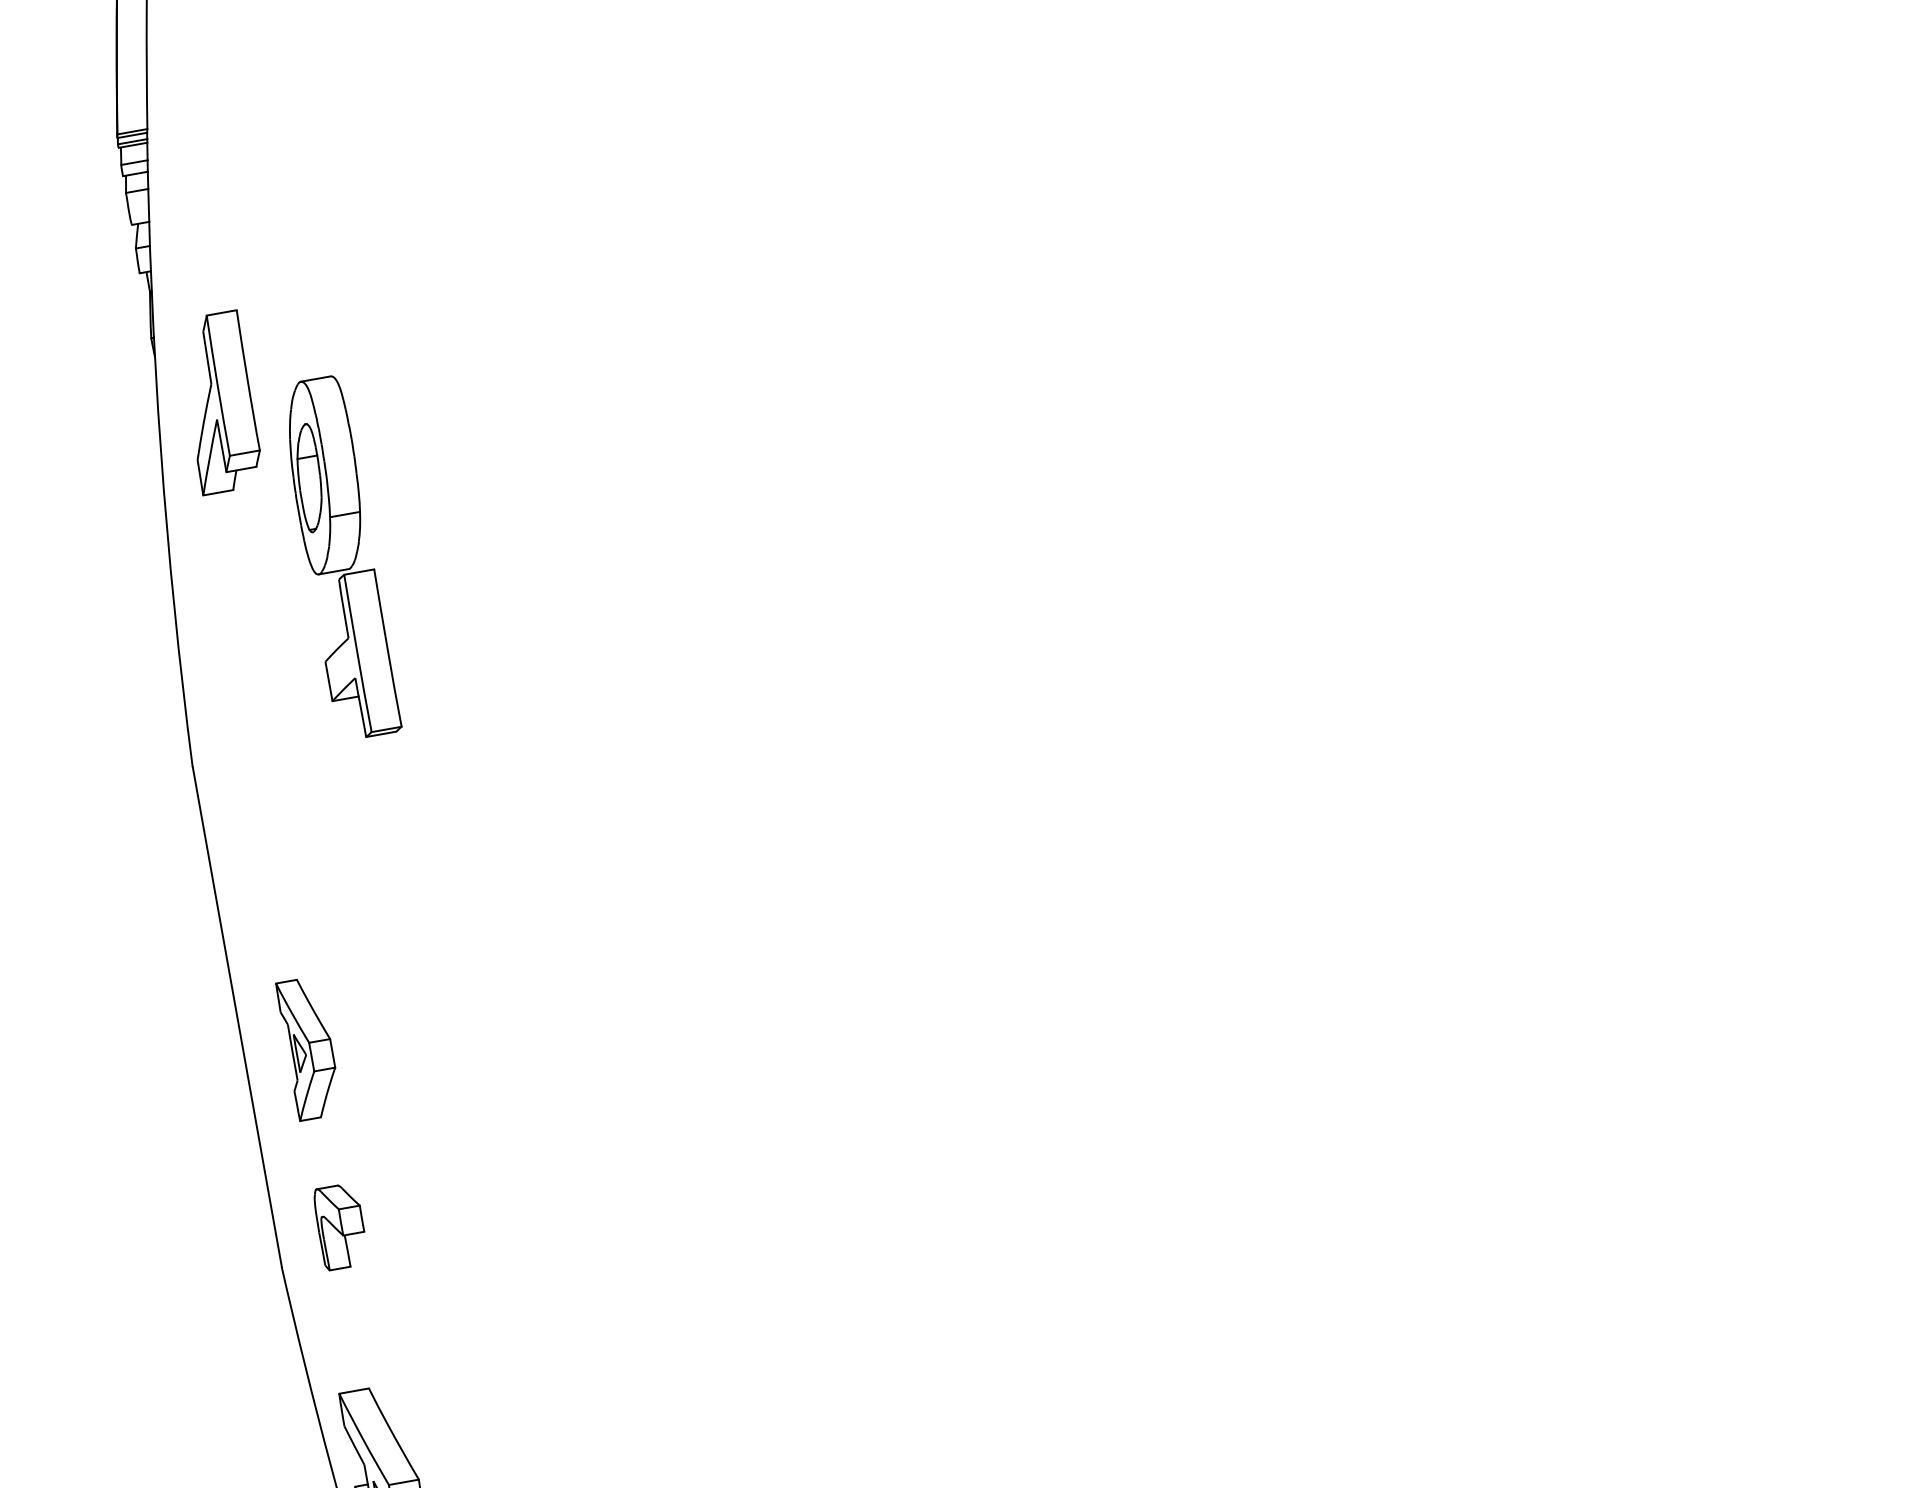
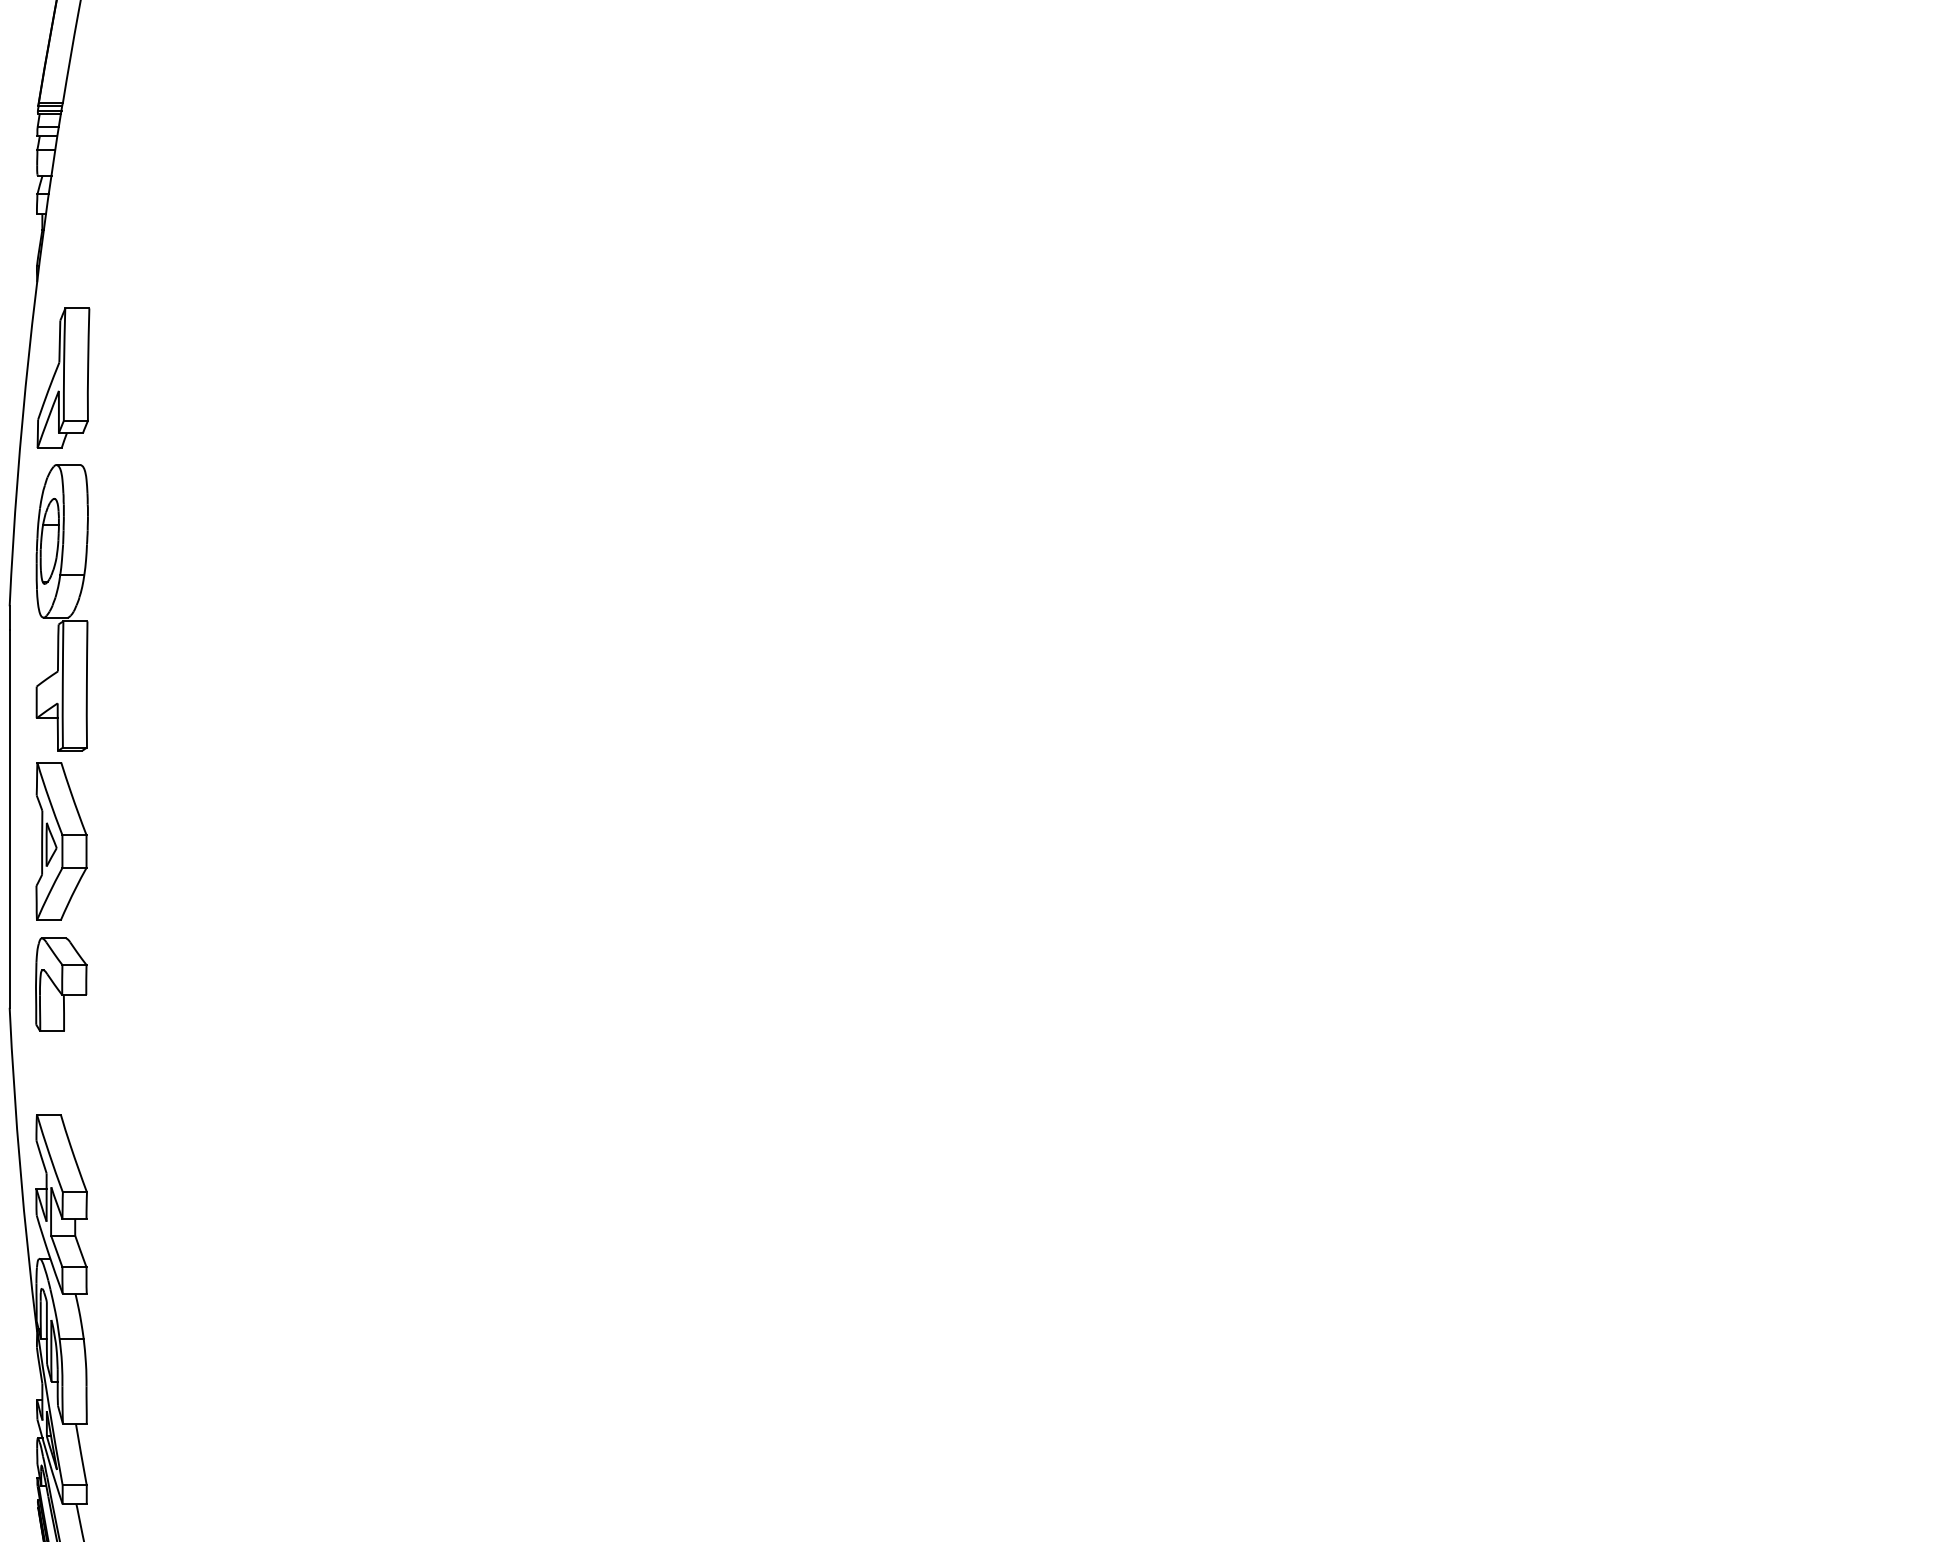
part: (219, 401) -> (63, 377), moved
part: (338, 557) -> (61, 607), moved
part: (309, 1048) -> (61, 841), size x1.43
part: (341, 1226) -> (61, 984), size x1.43

